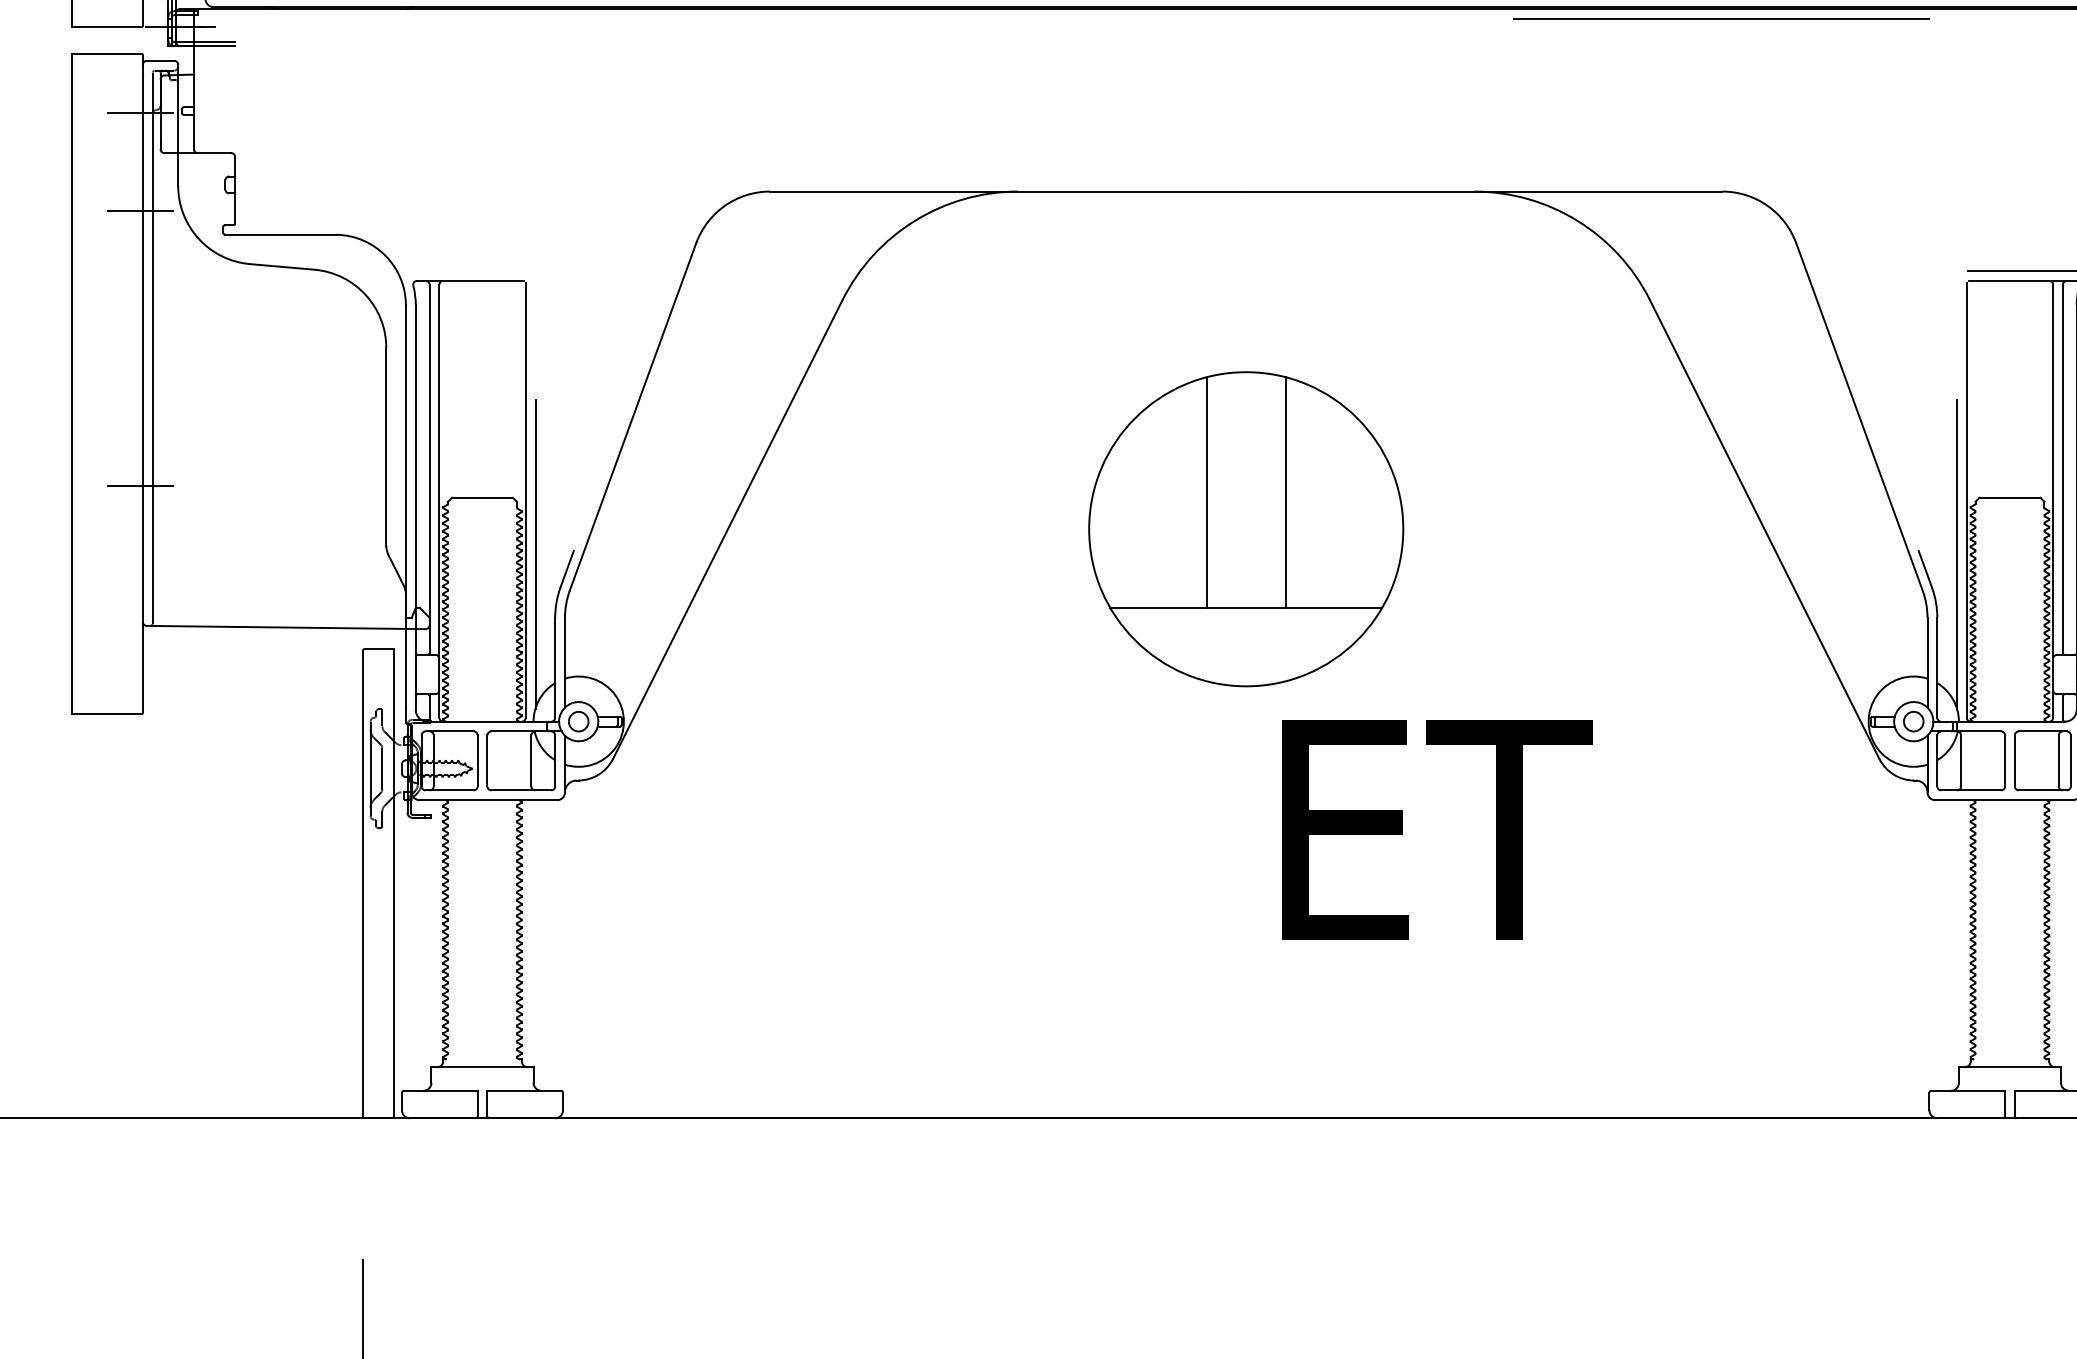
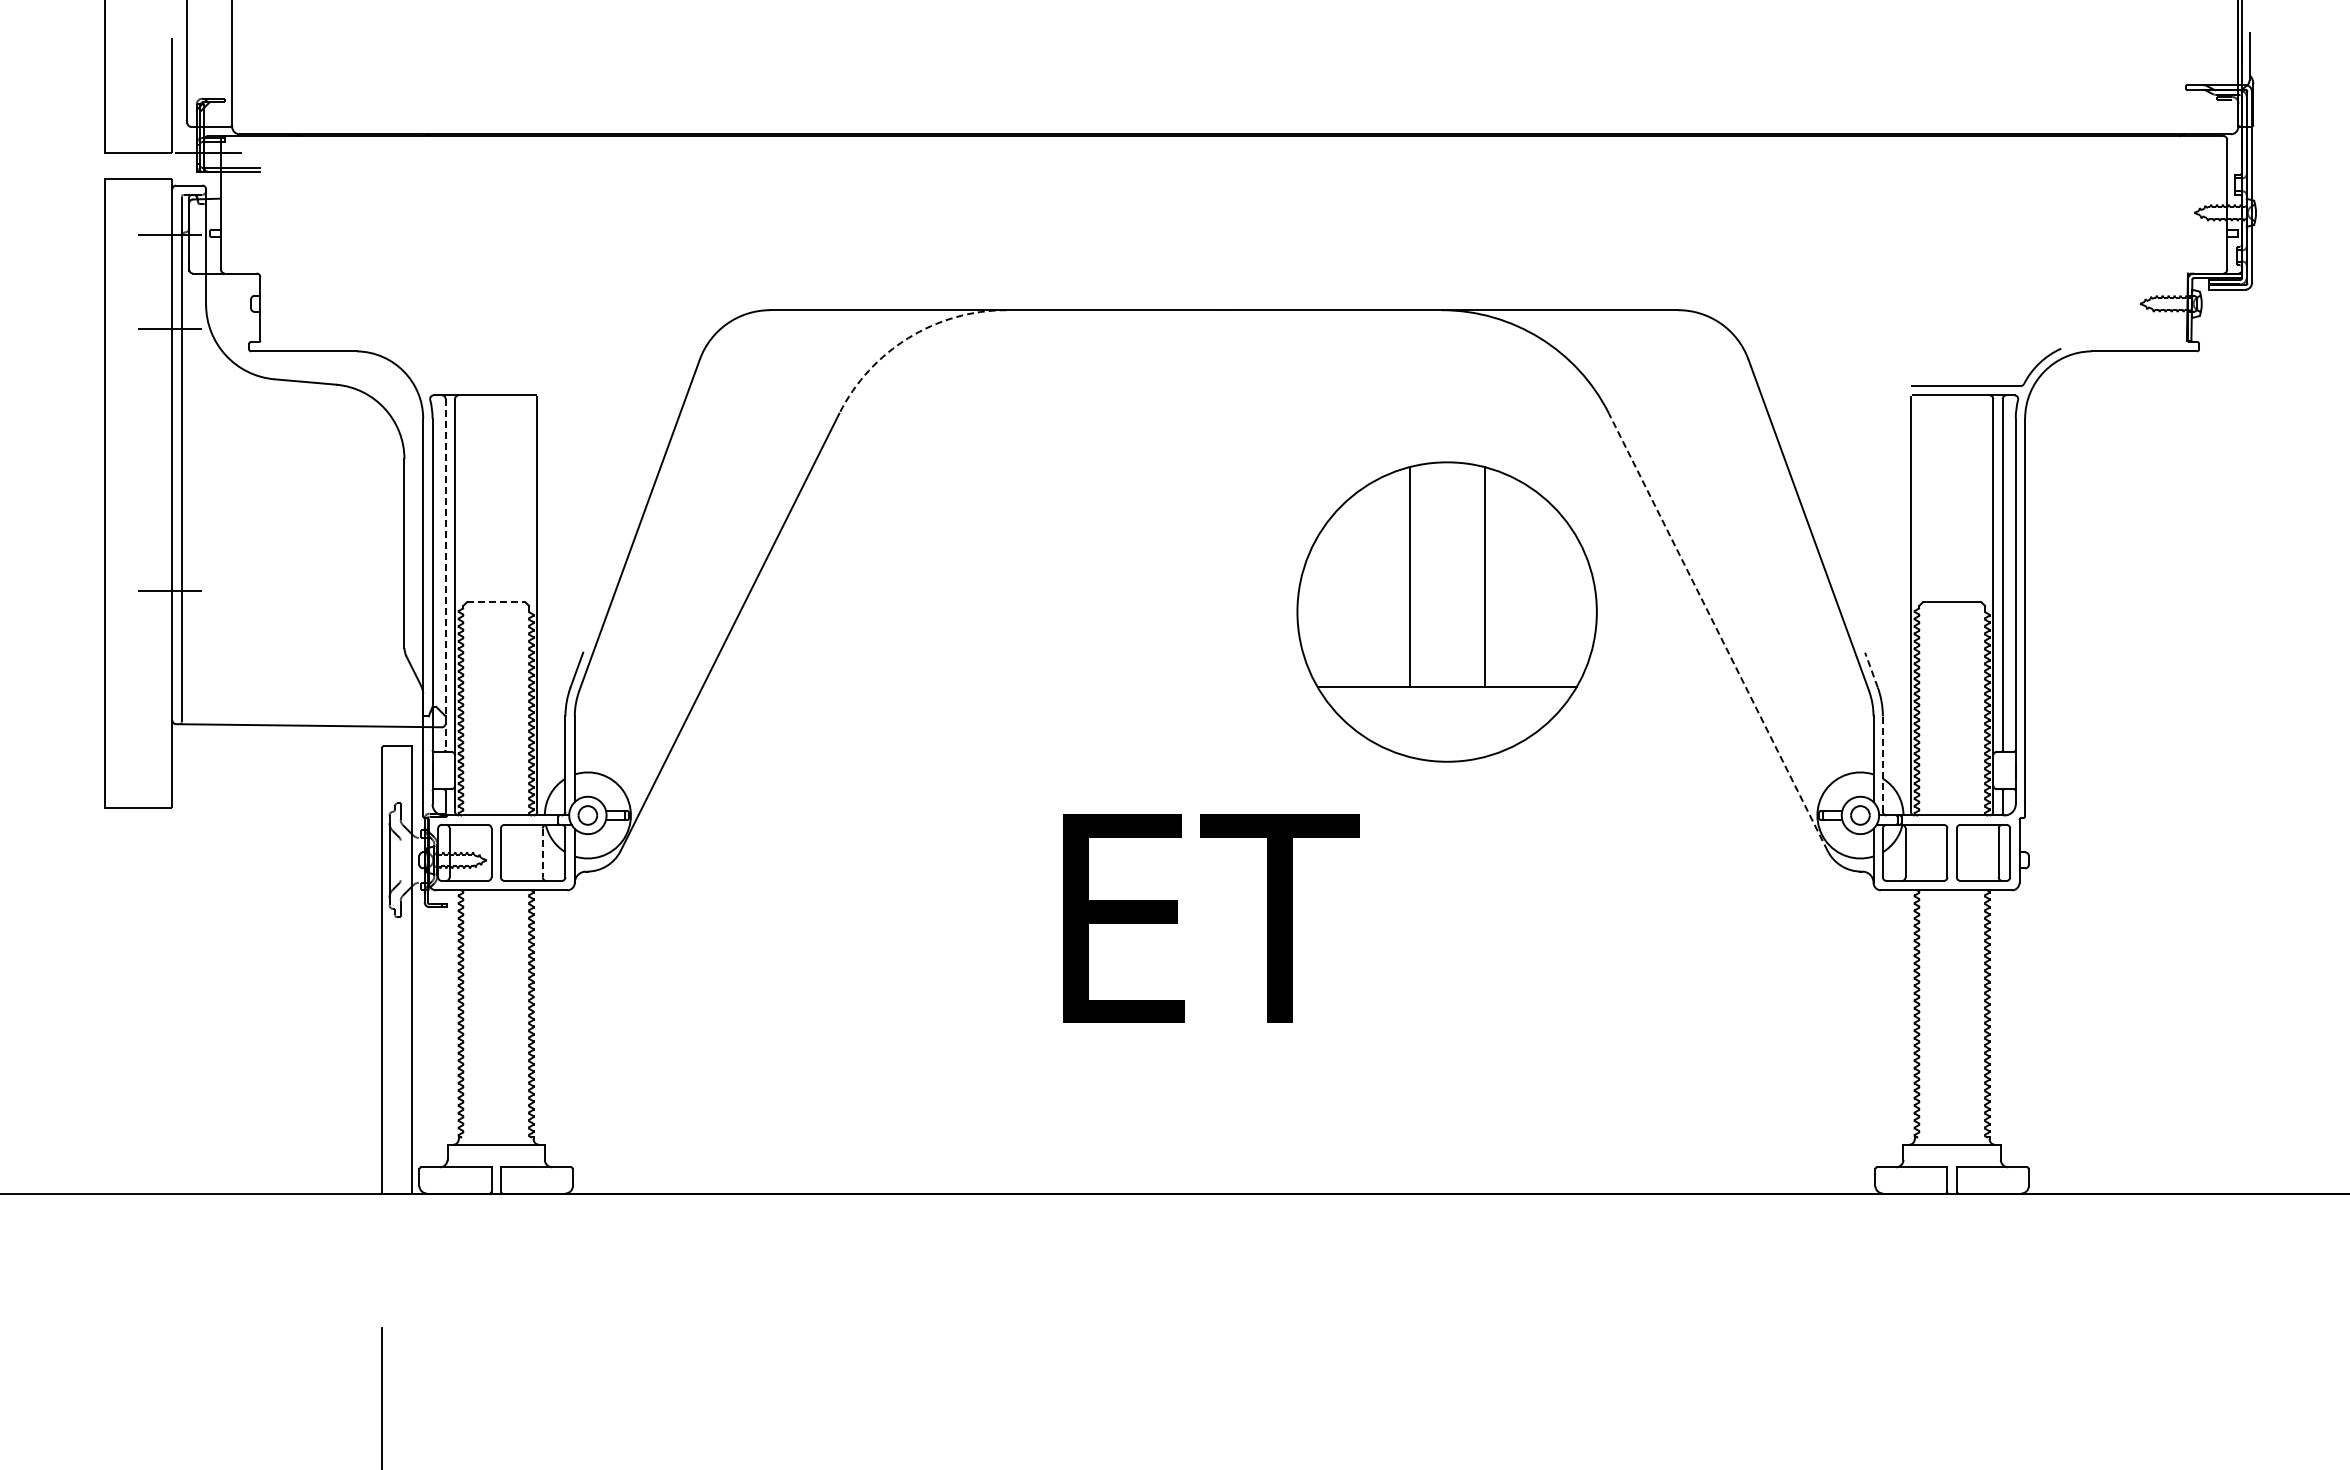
line: (1720, 17) -> (1676, 144), removed
arc: (915, 221) -> (908, 338), solid -> dashed
line: (429, 469) -> (445, 575), solid -> dashed
line: (482, 498) -> (496, 602), solid -> dashed
part: (1245, 528) -> (1446, 611), moved
line: (1764, 528) -> (1718, 631), solid -> dashed
line: (535, 553) -> (546, 655), removed
line: (1956, 553) -> (1901, 655), removed
line: (1925, 569) -> (1871, 670), solid -> dashed
line: (1936, 668) -> (1882, 764), solid -> dashed
line: (531, 761) -> (542, 853), solid -> dashed
line: (382, 768) -> (400, 860), removed
text: (1437, 829) -> (1211, 918), moved

